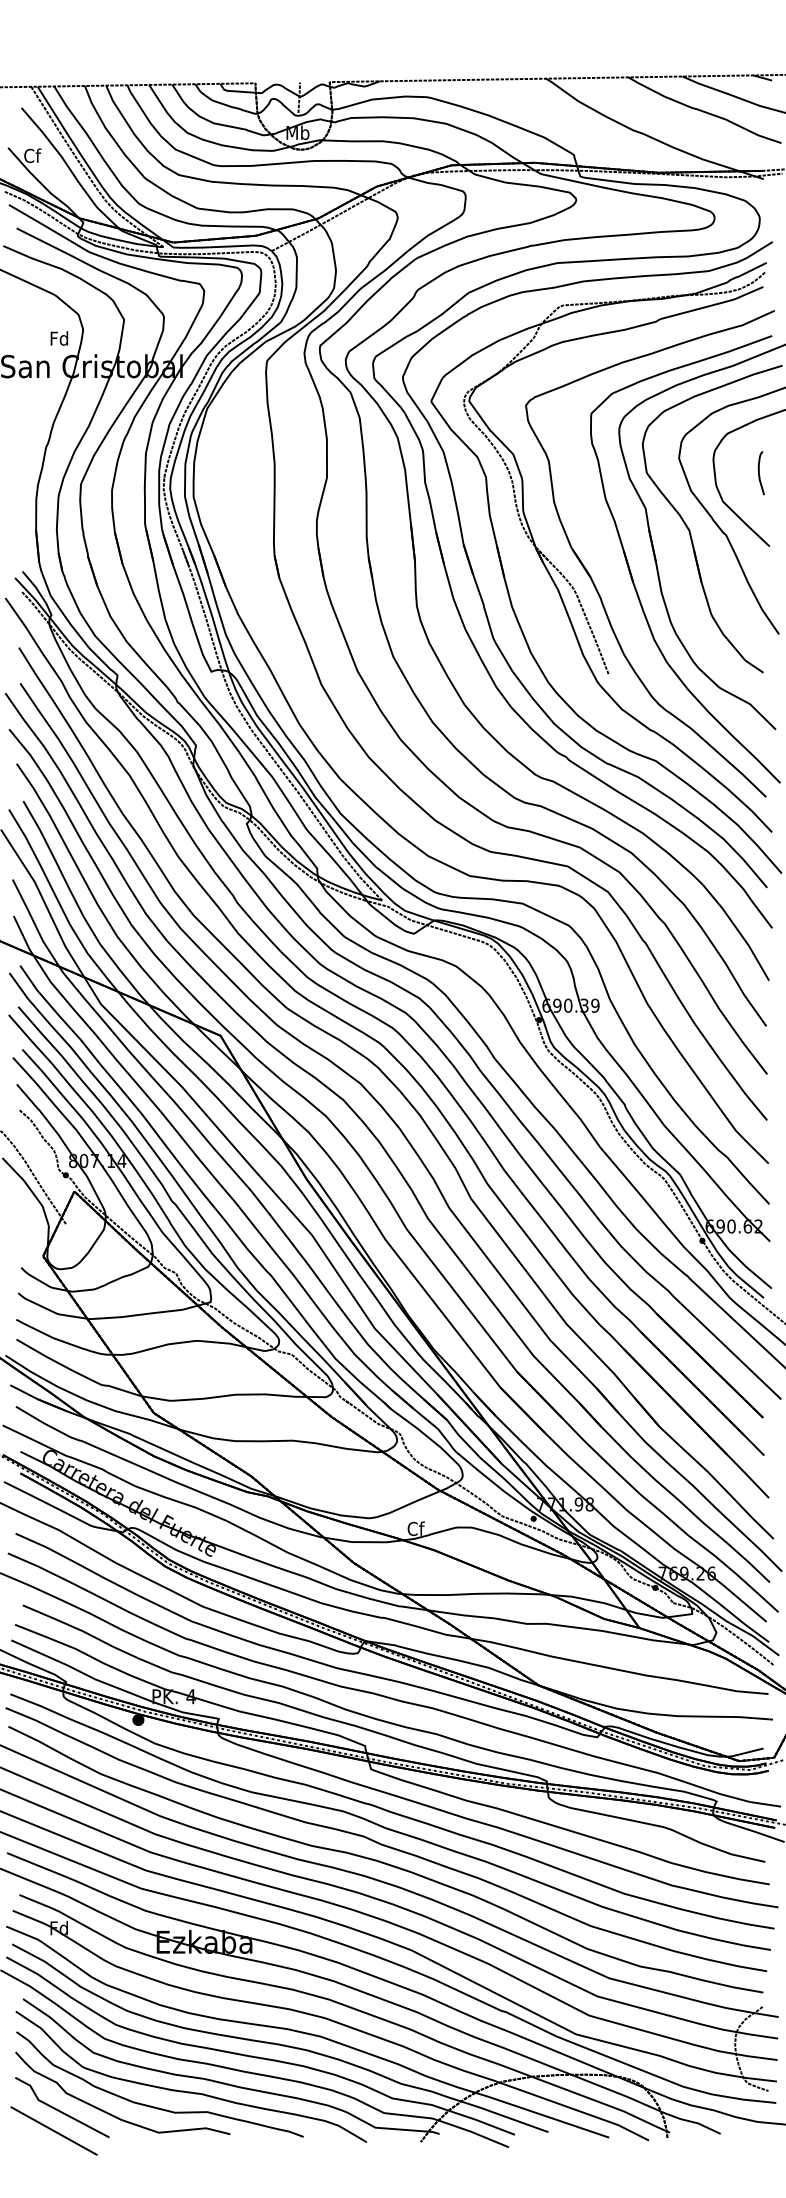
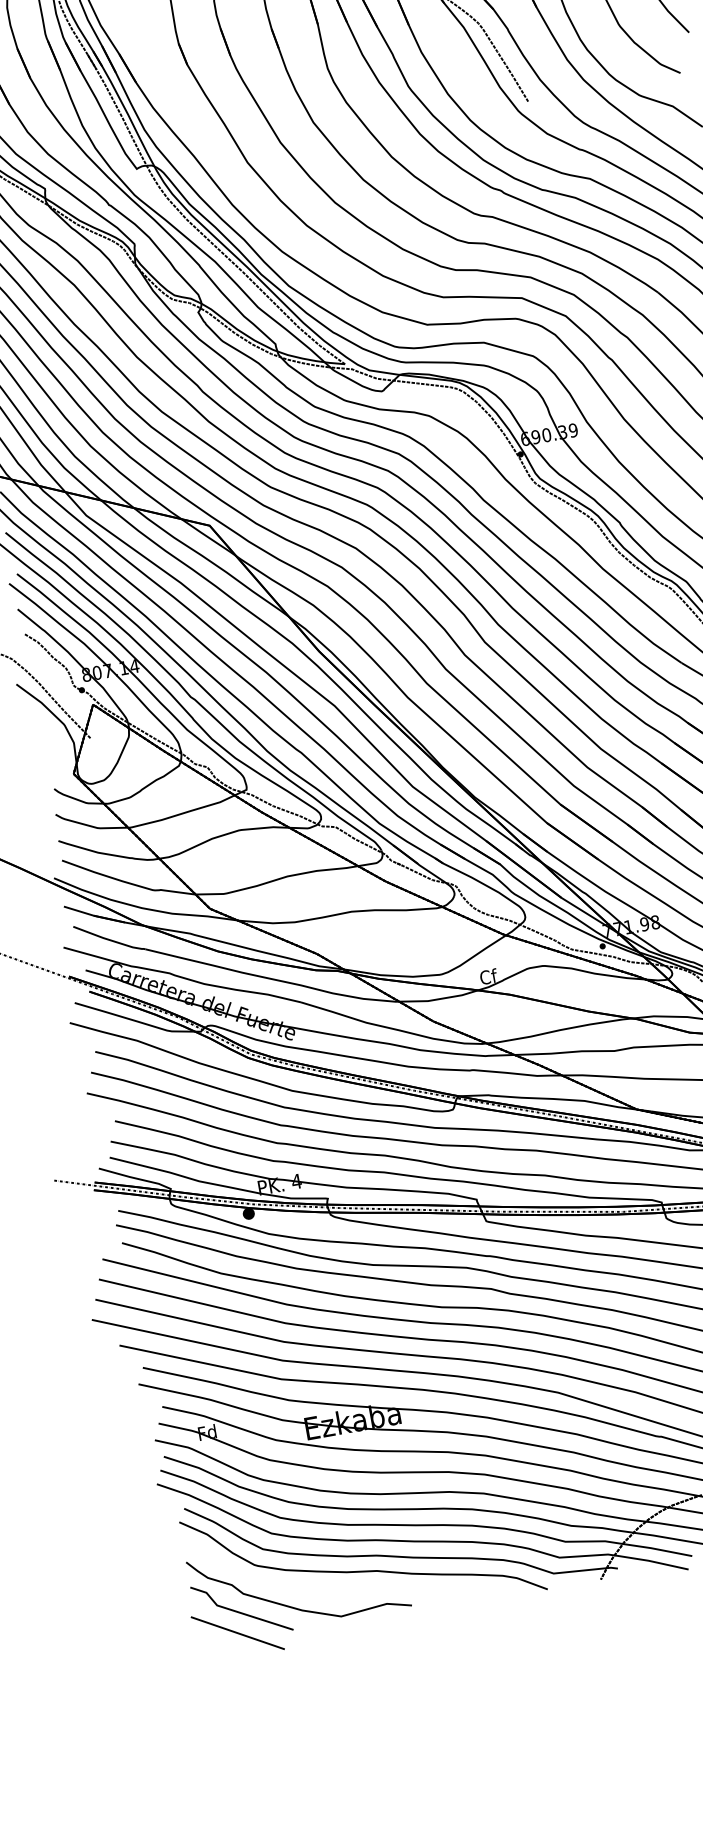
curve: (155, 2106) -> (333, 1591), removed

